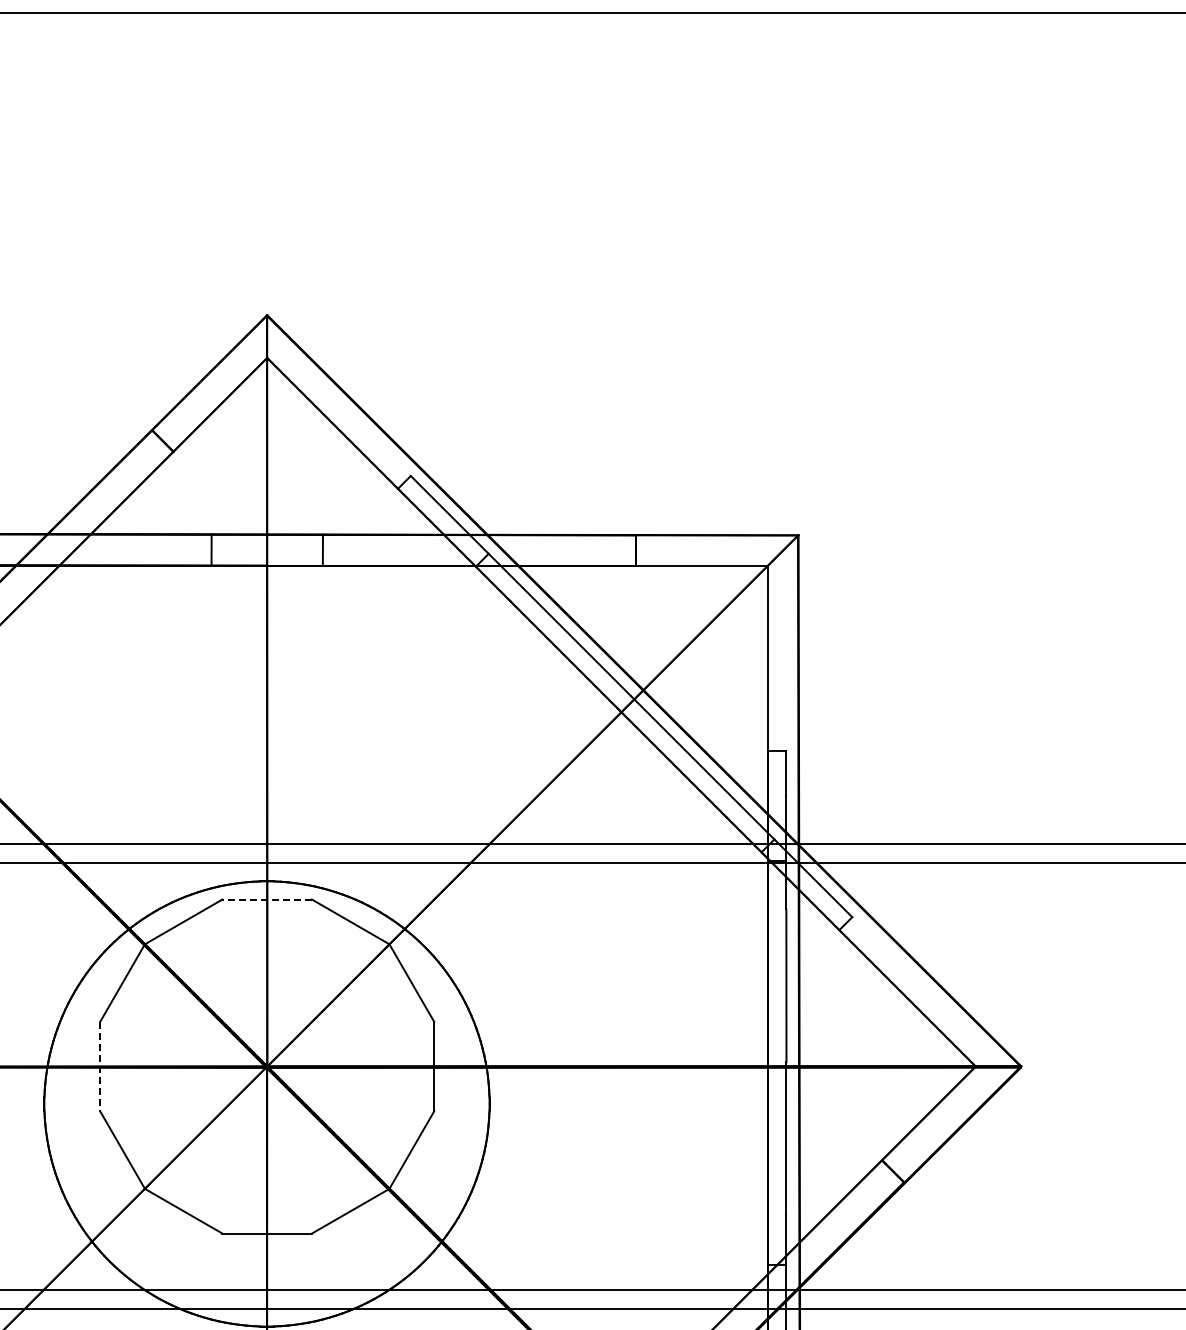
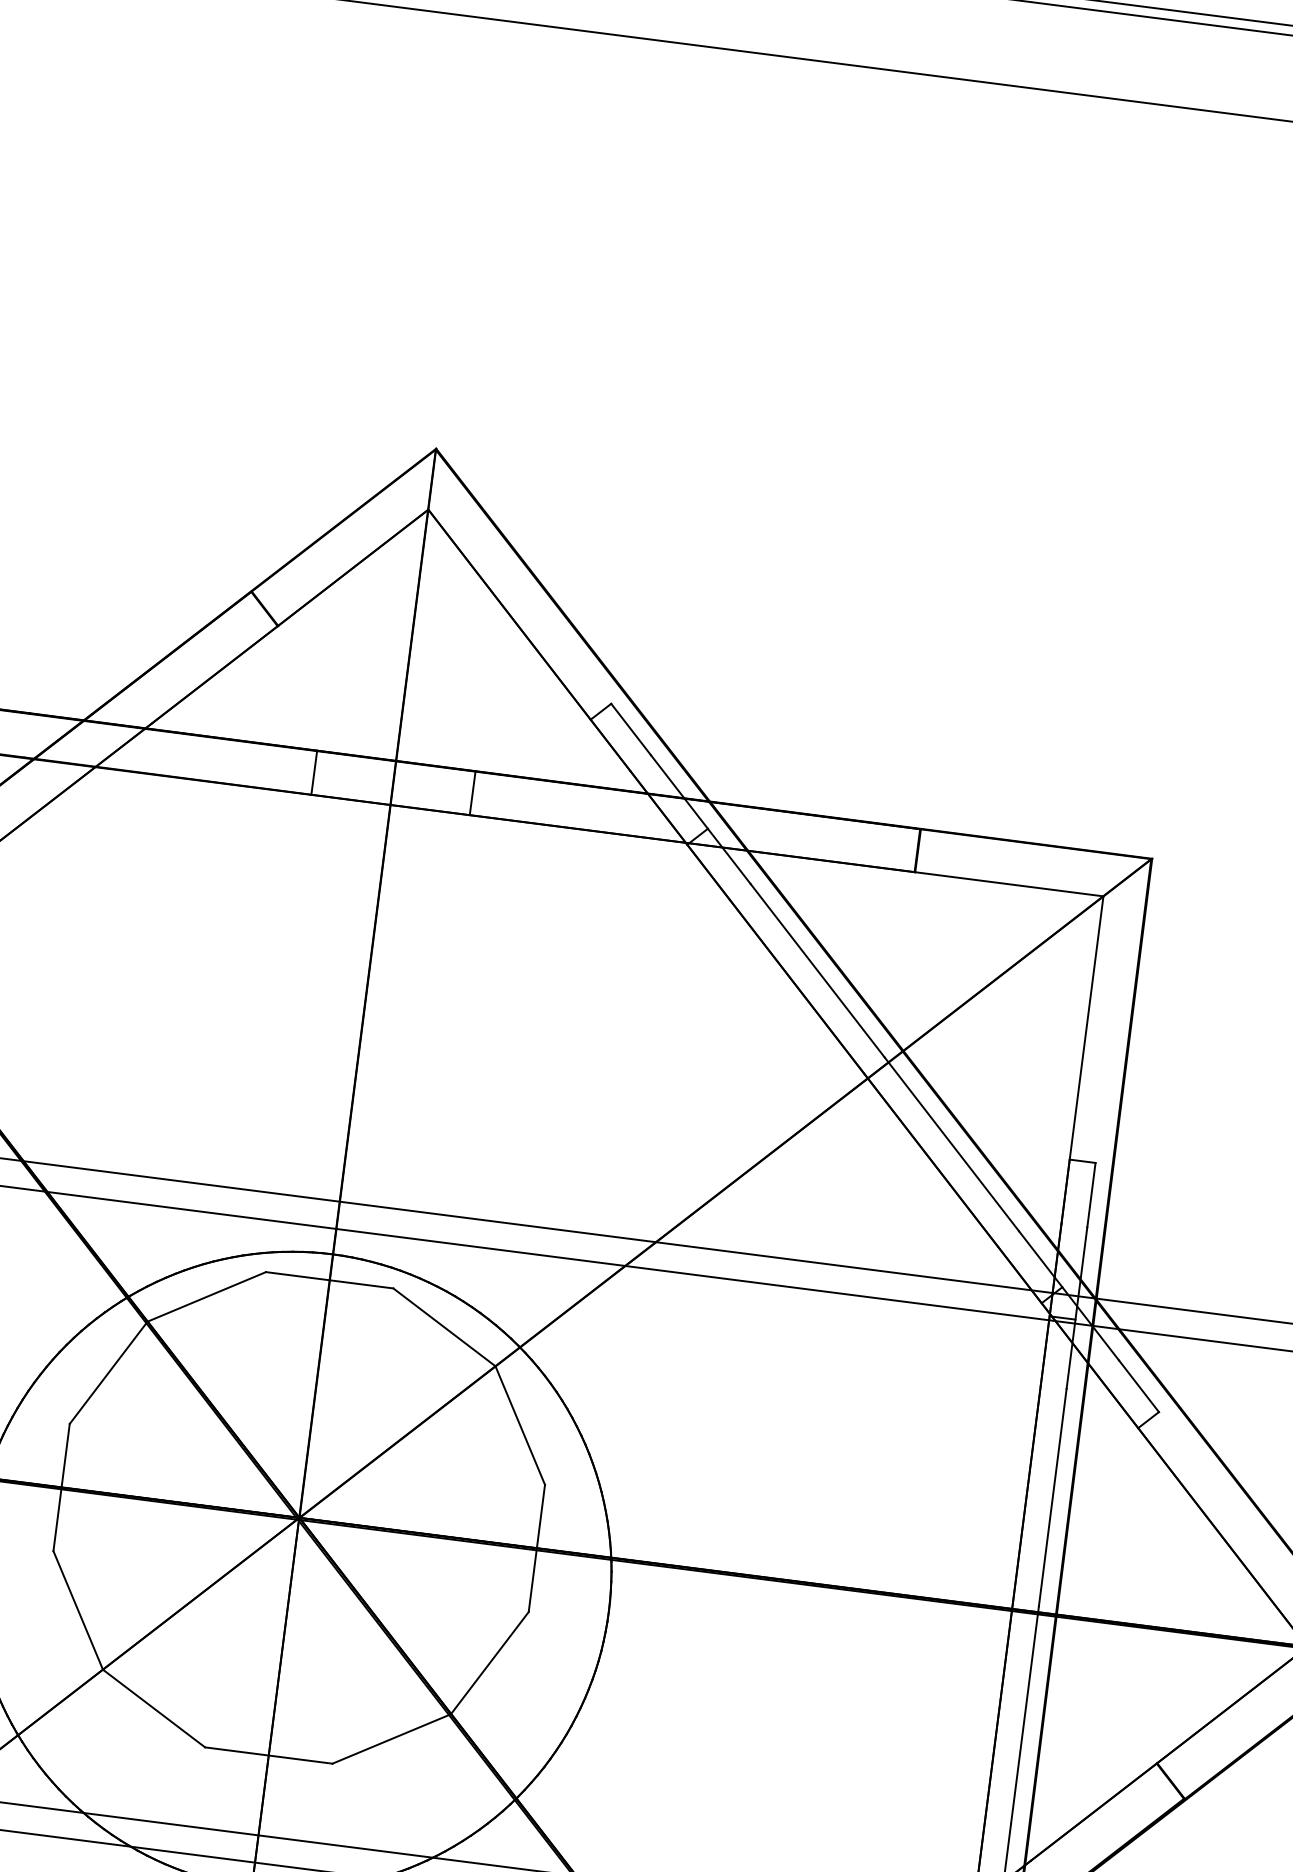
line: (267, 899) -> (330, 1280), dashed -> solid
line: (100, 1066) -> (62, 1487), dashed -> solid

